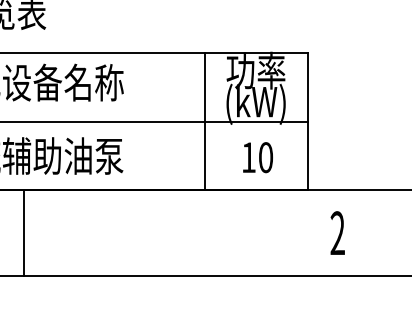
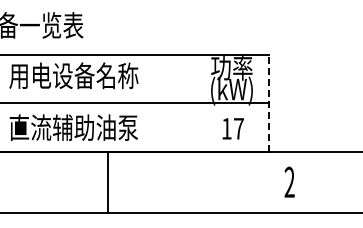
line: (204, 120) -> (195, 102), removed
line: (307, 121) -> (268, 103), solid -> dashed
text: (265, 157) -> (238, 128), 10 -> 17
line: (23, 232) -> (107, 181), moved

